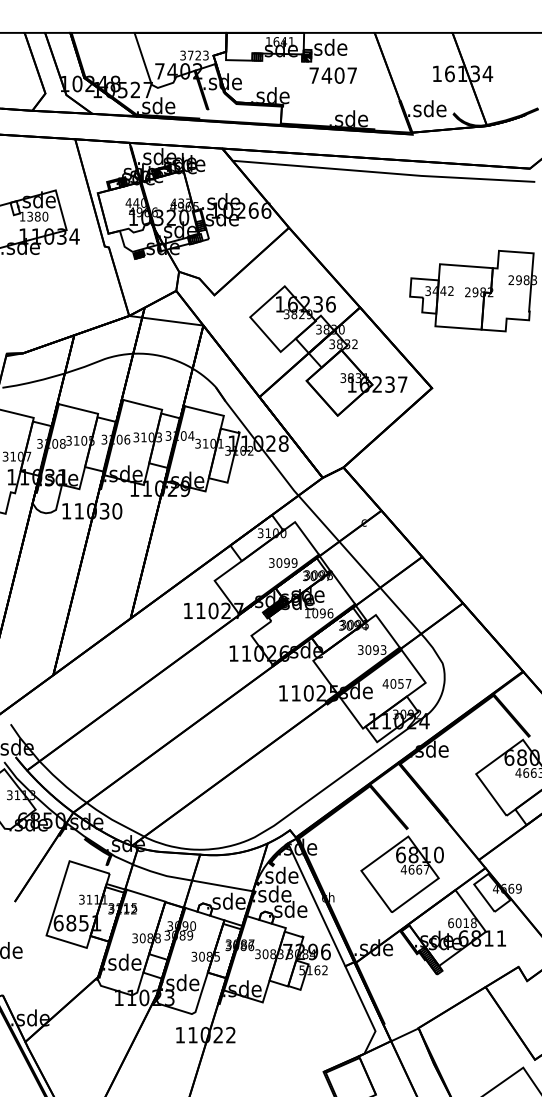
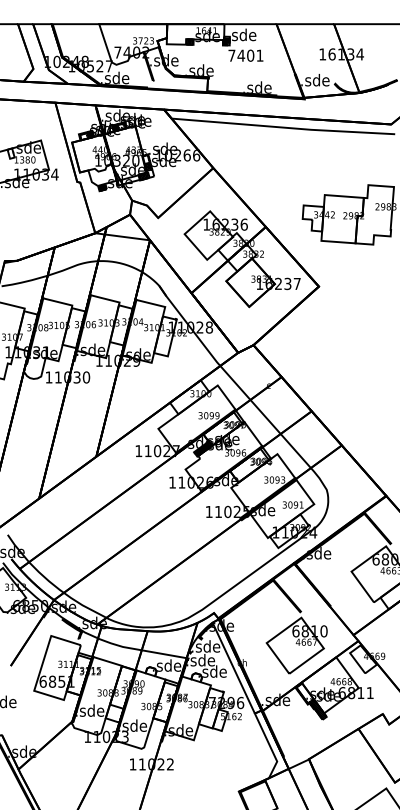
text: (351, 75) -> (259, 55), 7407 -> 7401
text: (307, 613) -> (226, 453), 1096 -> 3096
text: (396, 683) -> (292, 504), 4057 -> 3091
text: (458, 923) -> (338, 681), 6018 -> 4668

